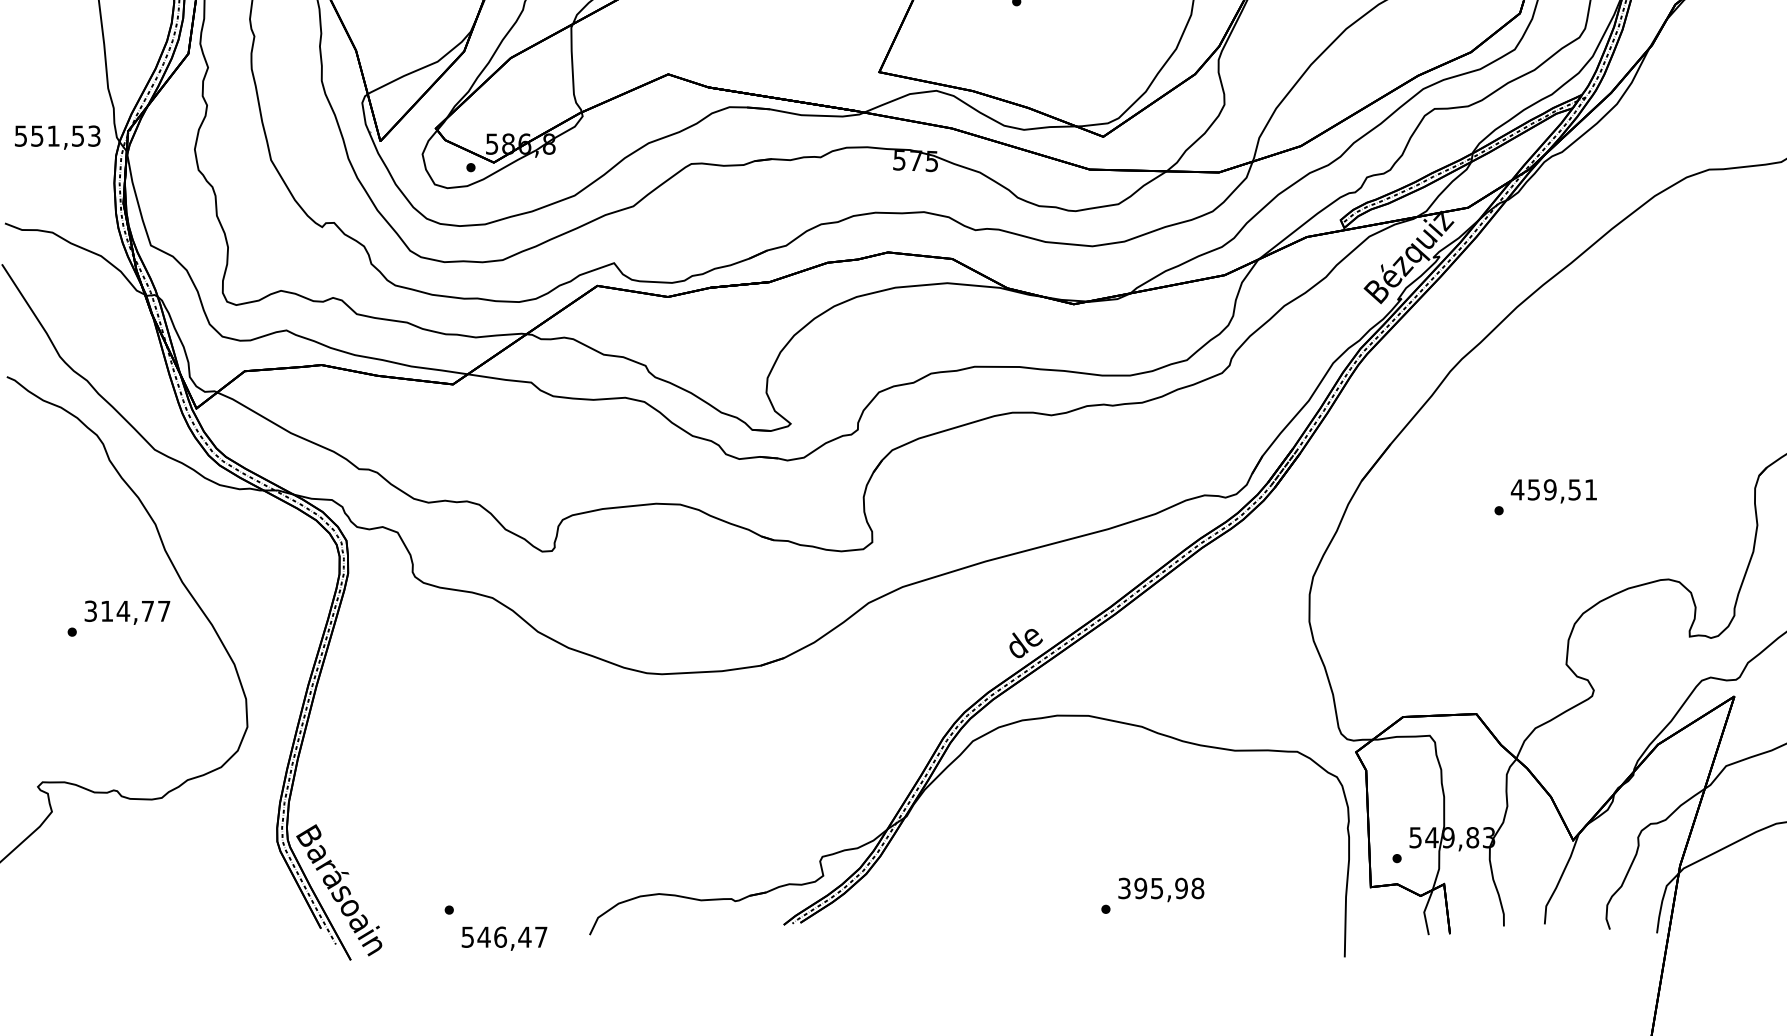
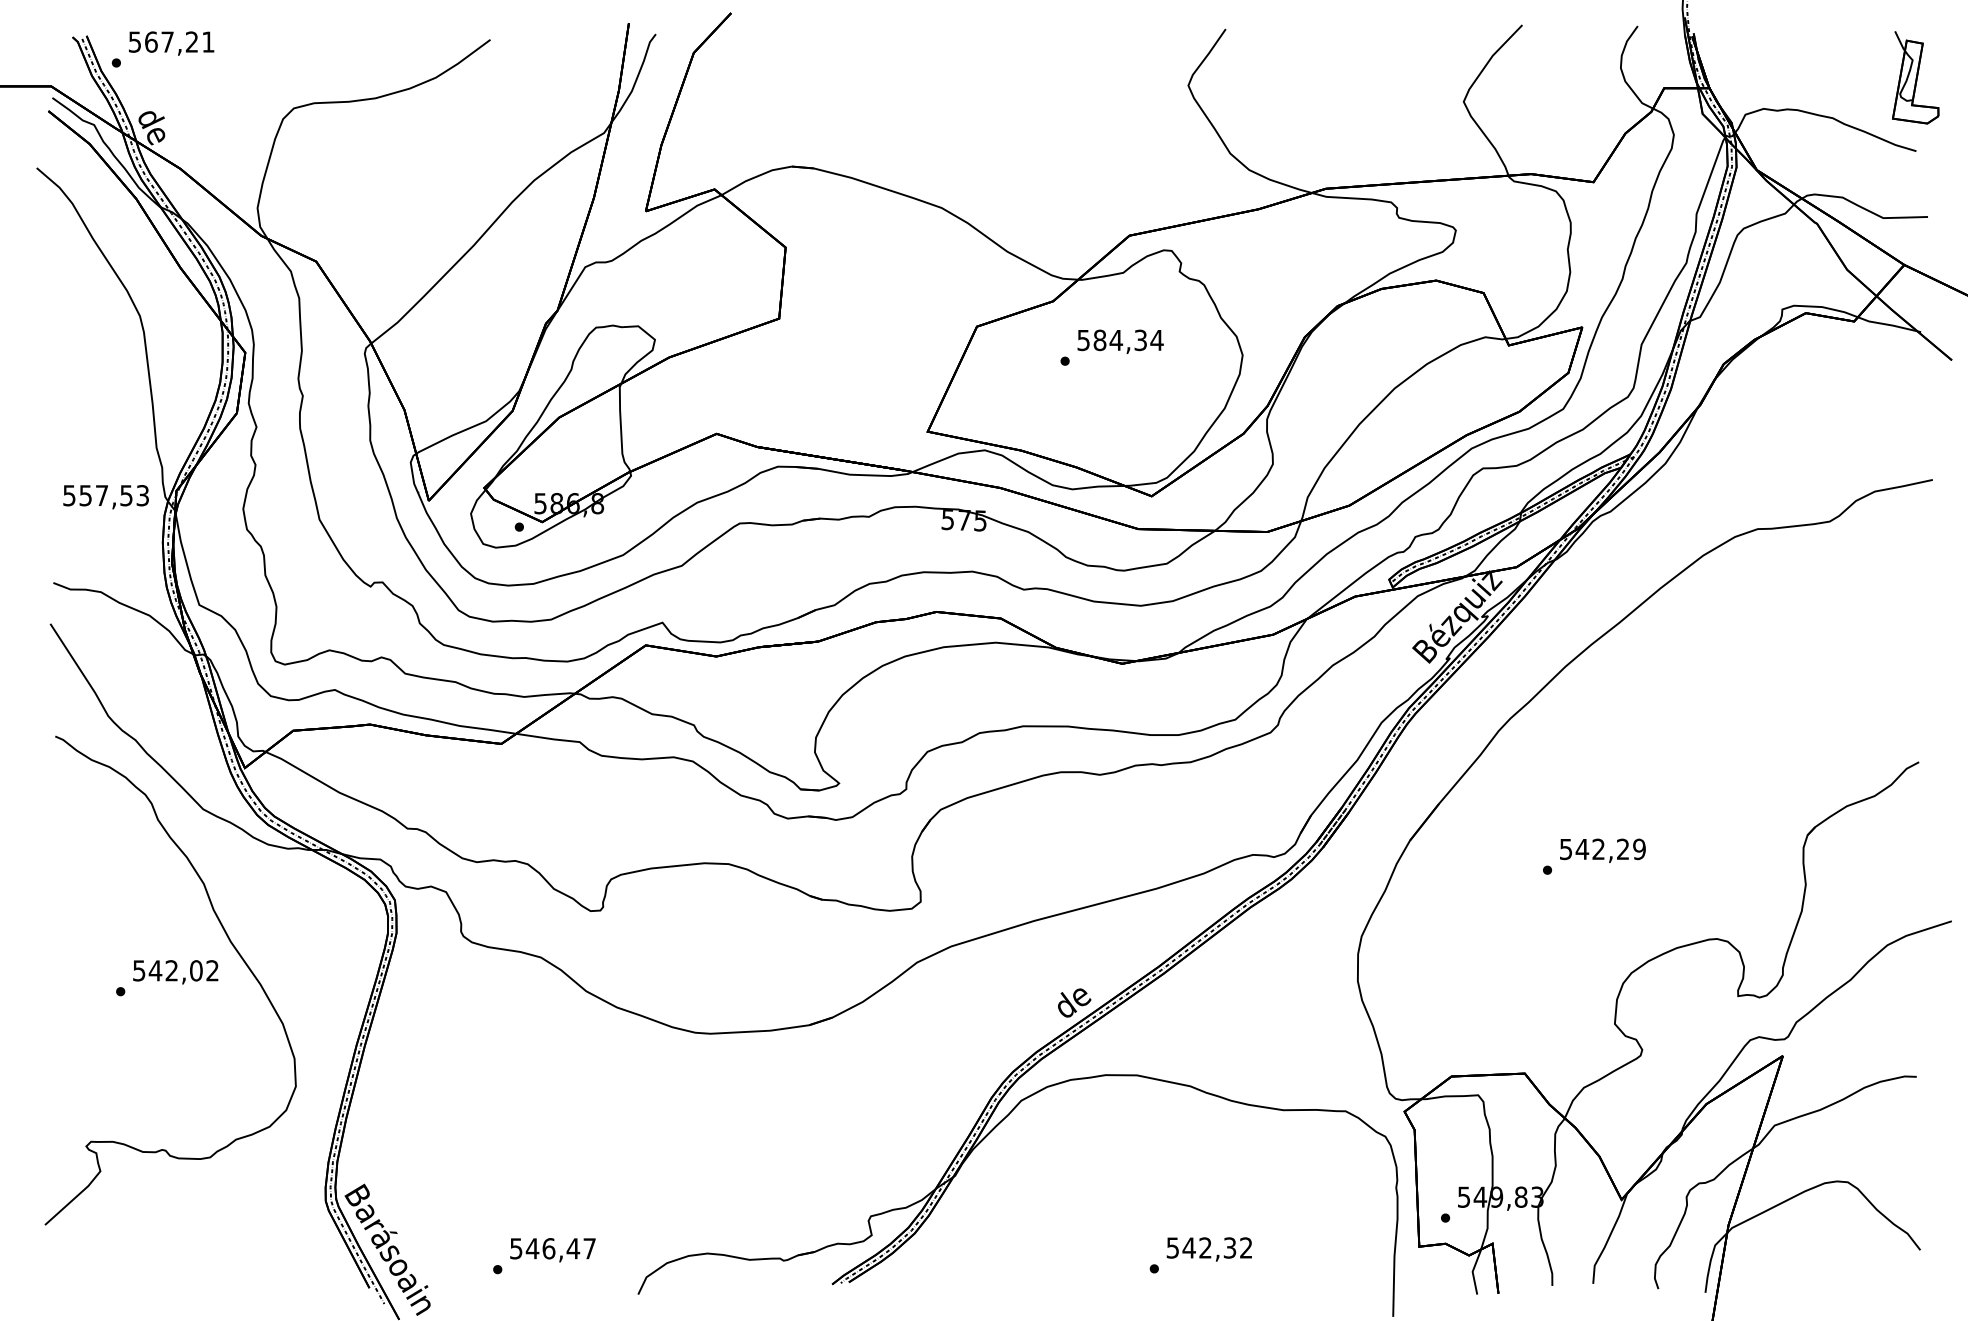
text: (53, 135) -> (101, 495), 551,53 -> 557,53
text: (1554, 489) -> (1602, 849), 459,51 -> 542,29
text: (127, 610) -> (175, 970), 314,77 -> 542,02
text: (1161, 887) -> (1209, 1247), 395,98 -> 542,32
text: (504, 938) -> (552, 1250), moved

